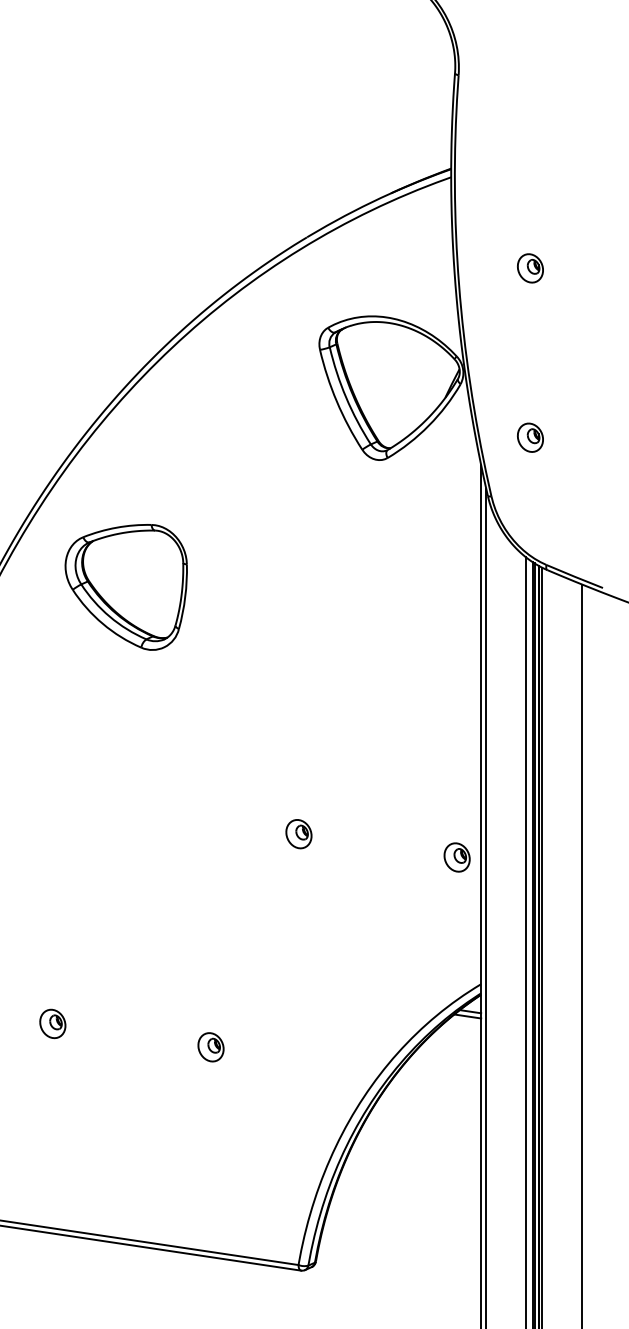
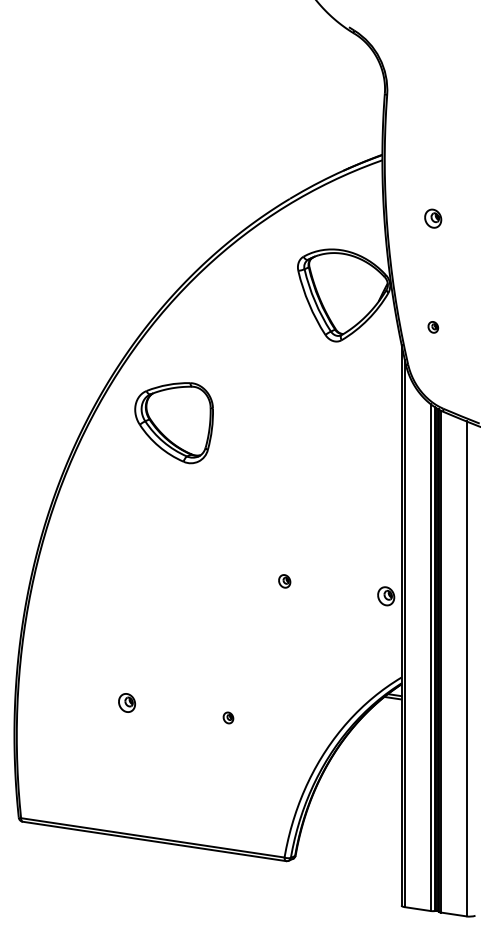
part: (530, 438) -> (433, 327), size x0.6
part: (298, 834) -> (284, 581), size x0.7
part: (211, 1046) -> (228, 717), size x0.6

